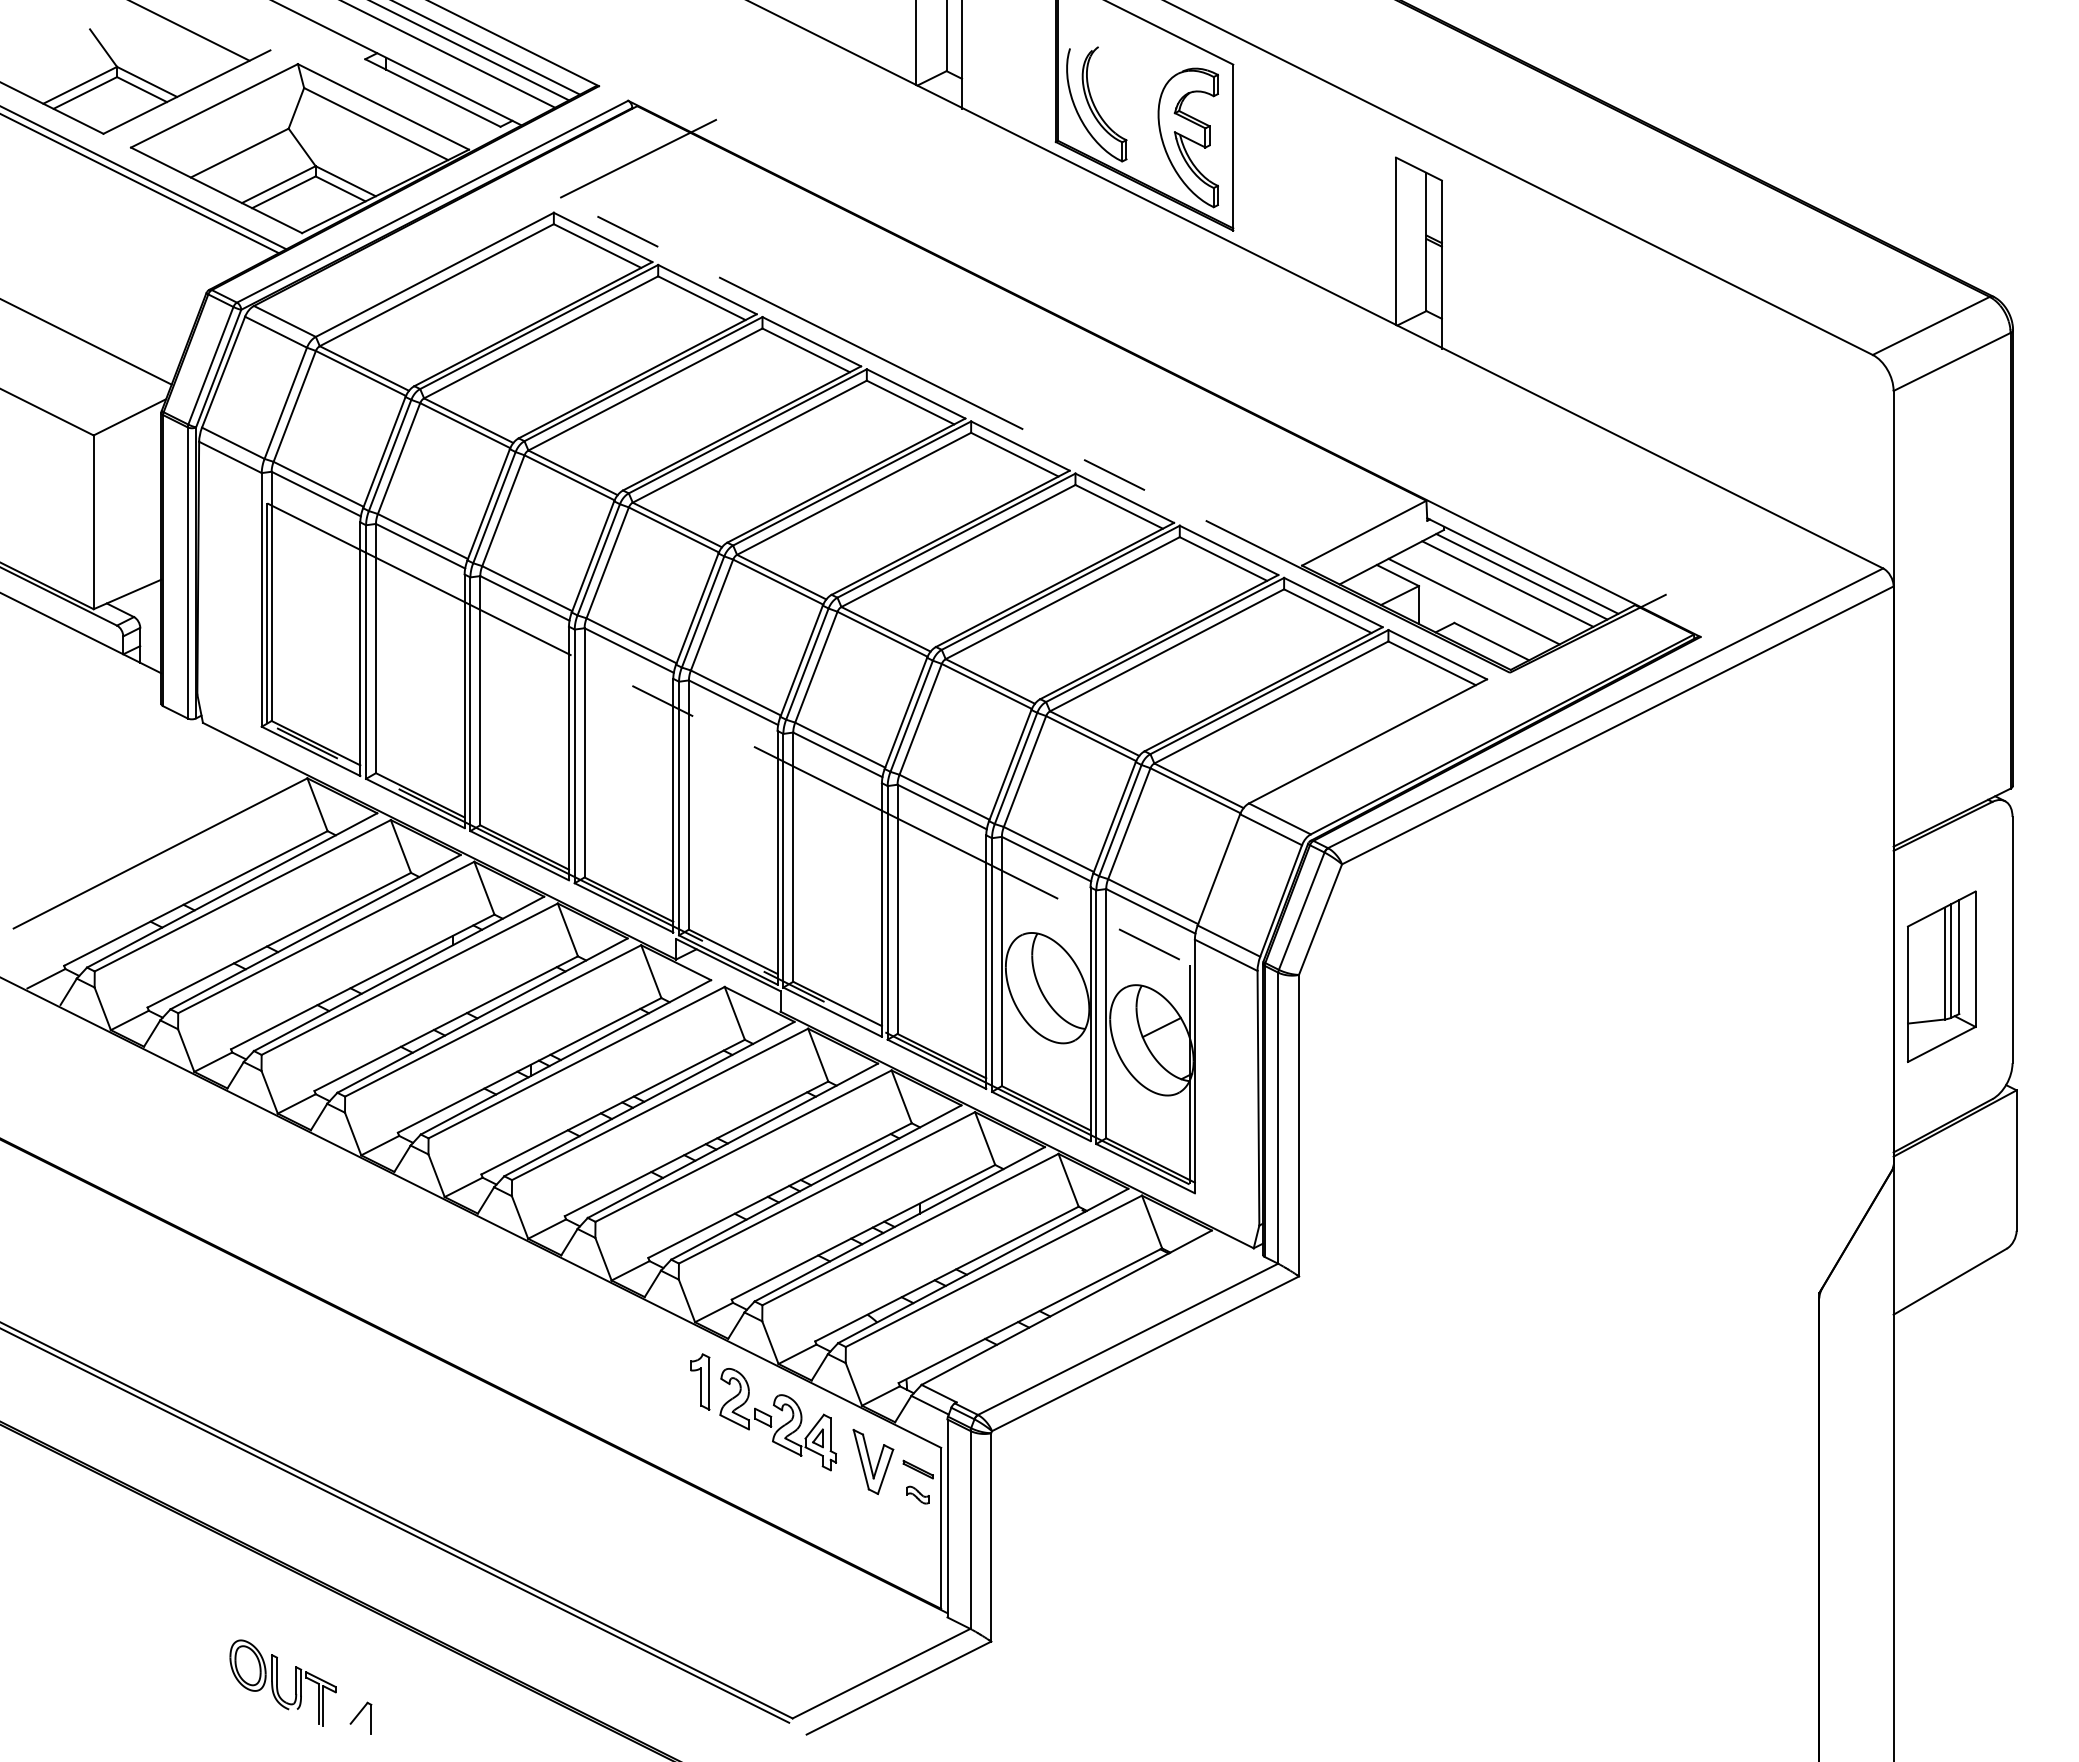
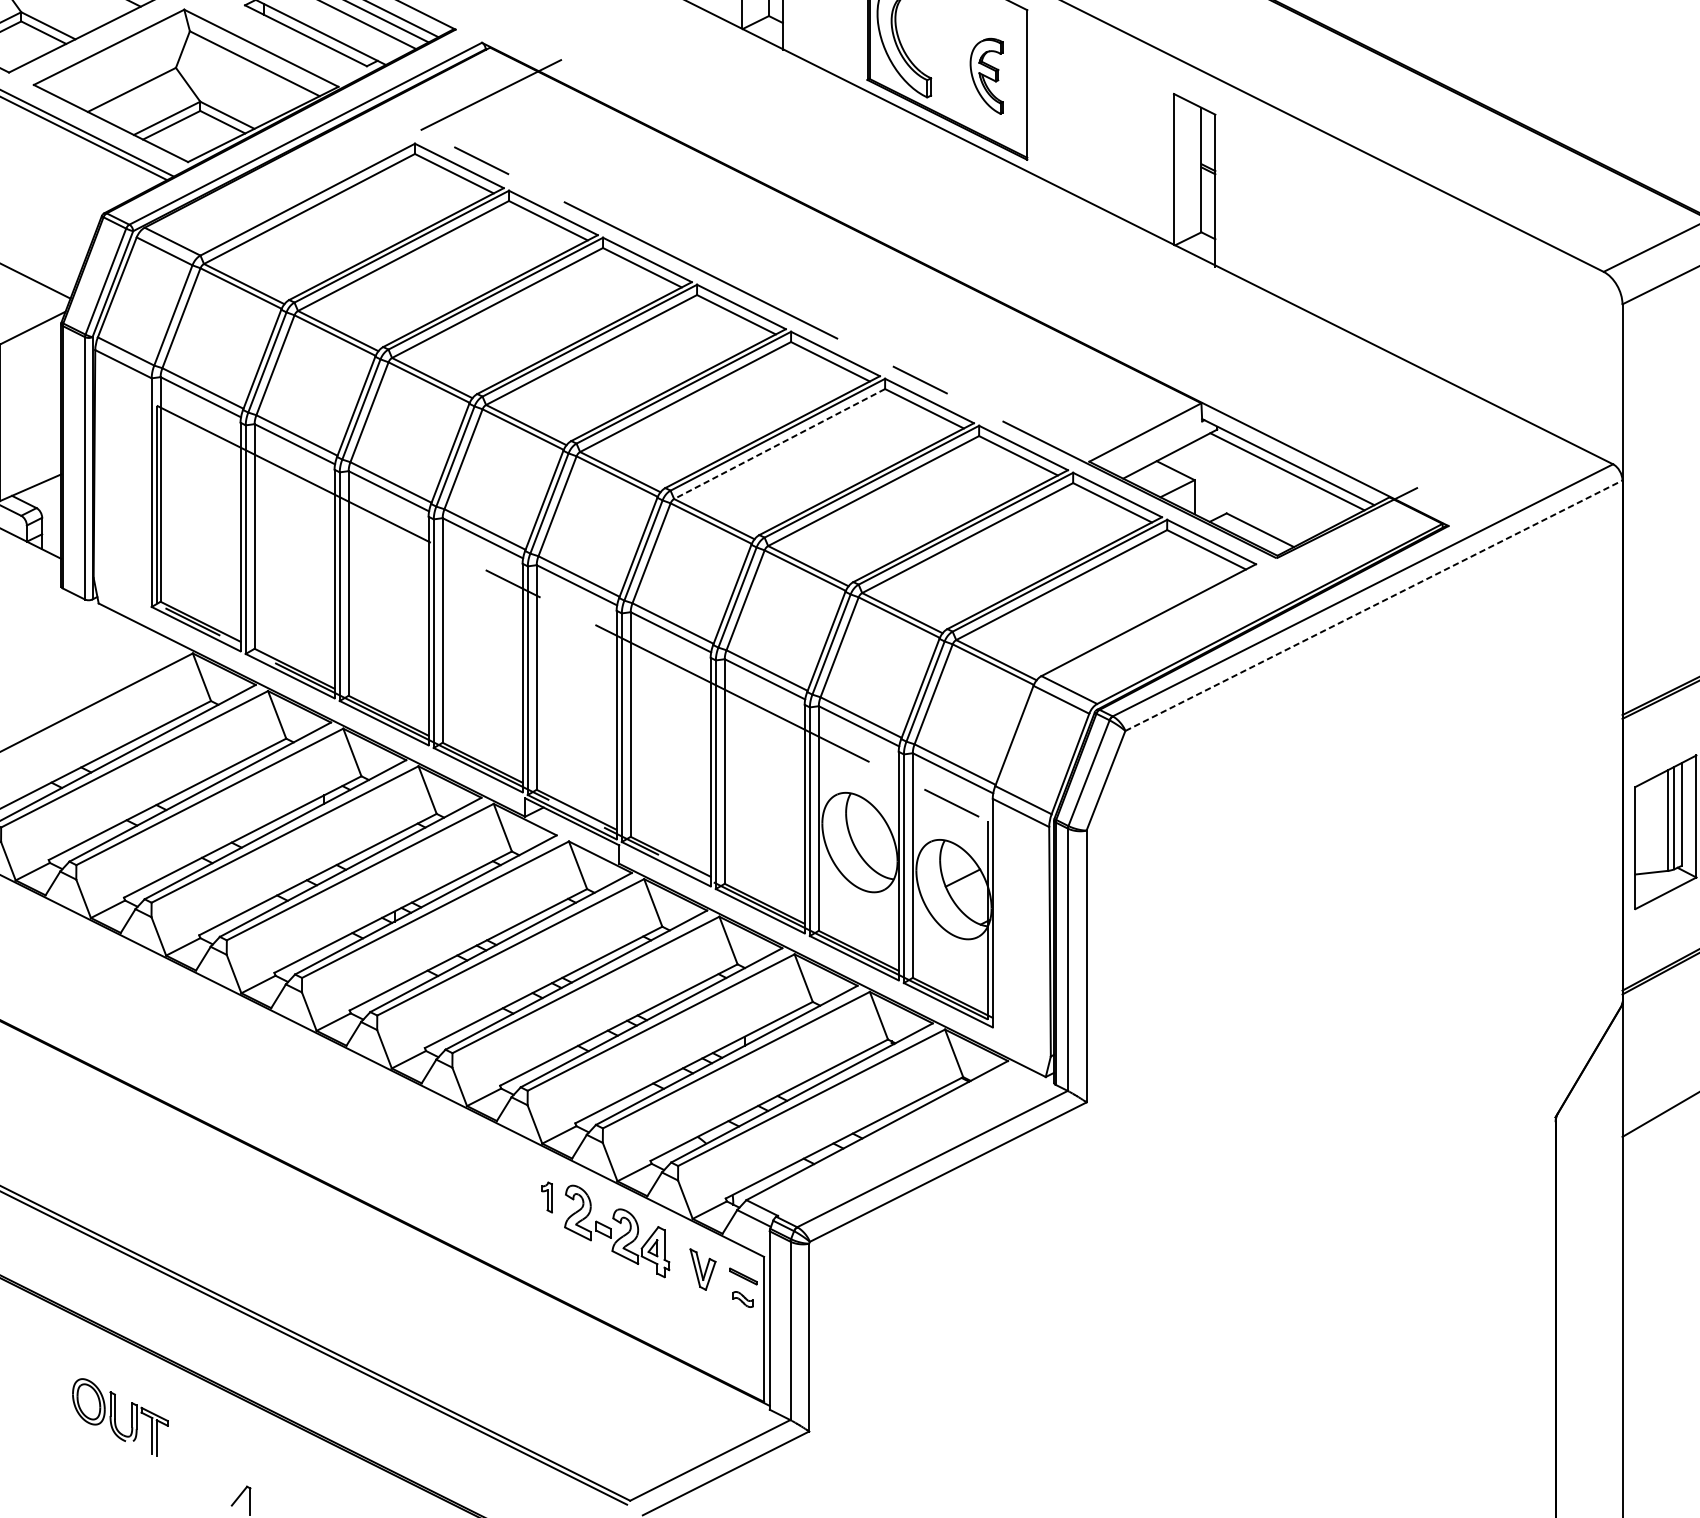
part: (1187, 137) -> (986, 75), size x0.6
line: (958, 546) -> (779, 444), solid -> dashed
line: (1507, 583) -> (1274, 477), removed
line: (1473, 601) -> (1243, 494), removed
line: (1617, 725) -> (1373, 605), solid -> dashed
part: (700, 1381) -> (547, 1197), size x0.6
part: (873, 1461) -> (703, 1269), size x0.7
part: (282, 1682) -> (119, 1417), moved

